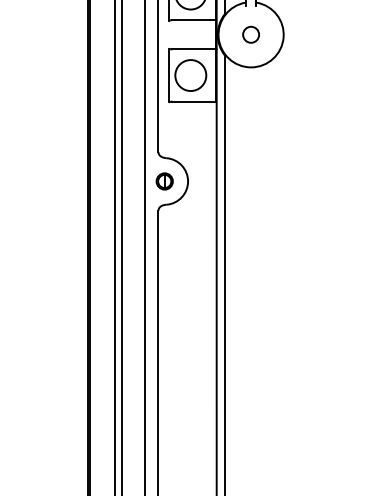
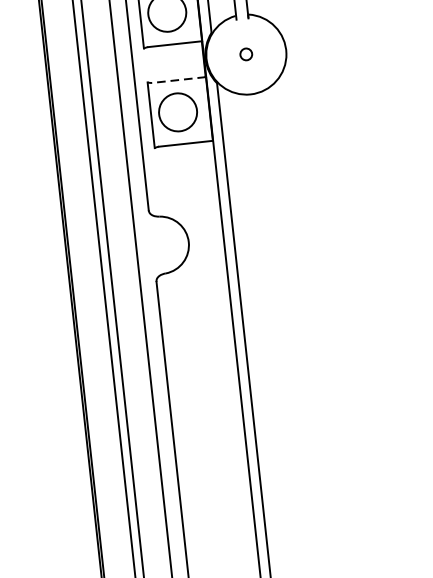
circle: (250, 34) -> (245, 54), size x0.6
line: (193, 49) -> (177, 80), solid -> dashed
part: (164, 181) -> (159, 245), removed

